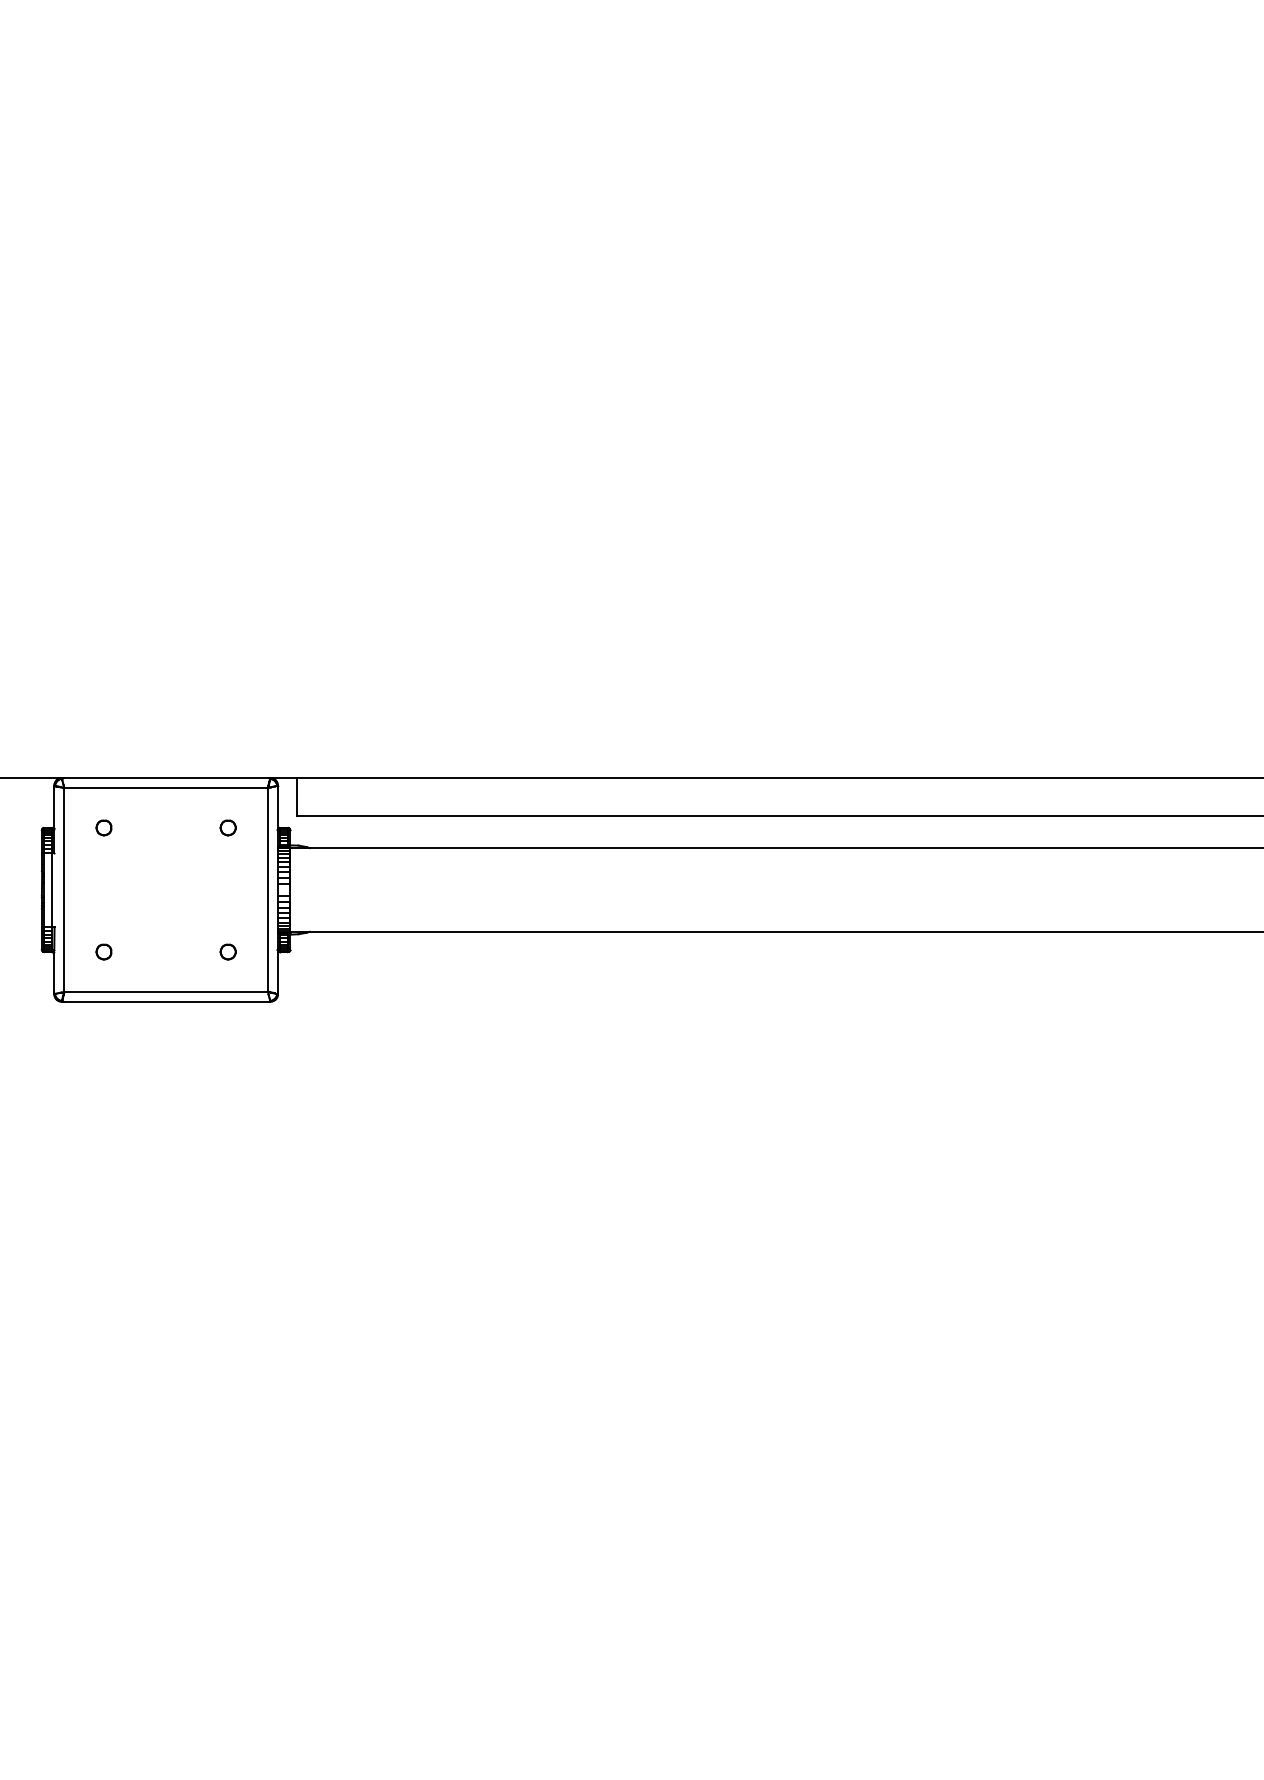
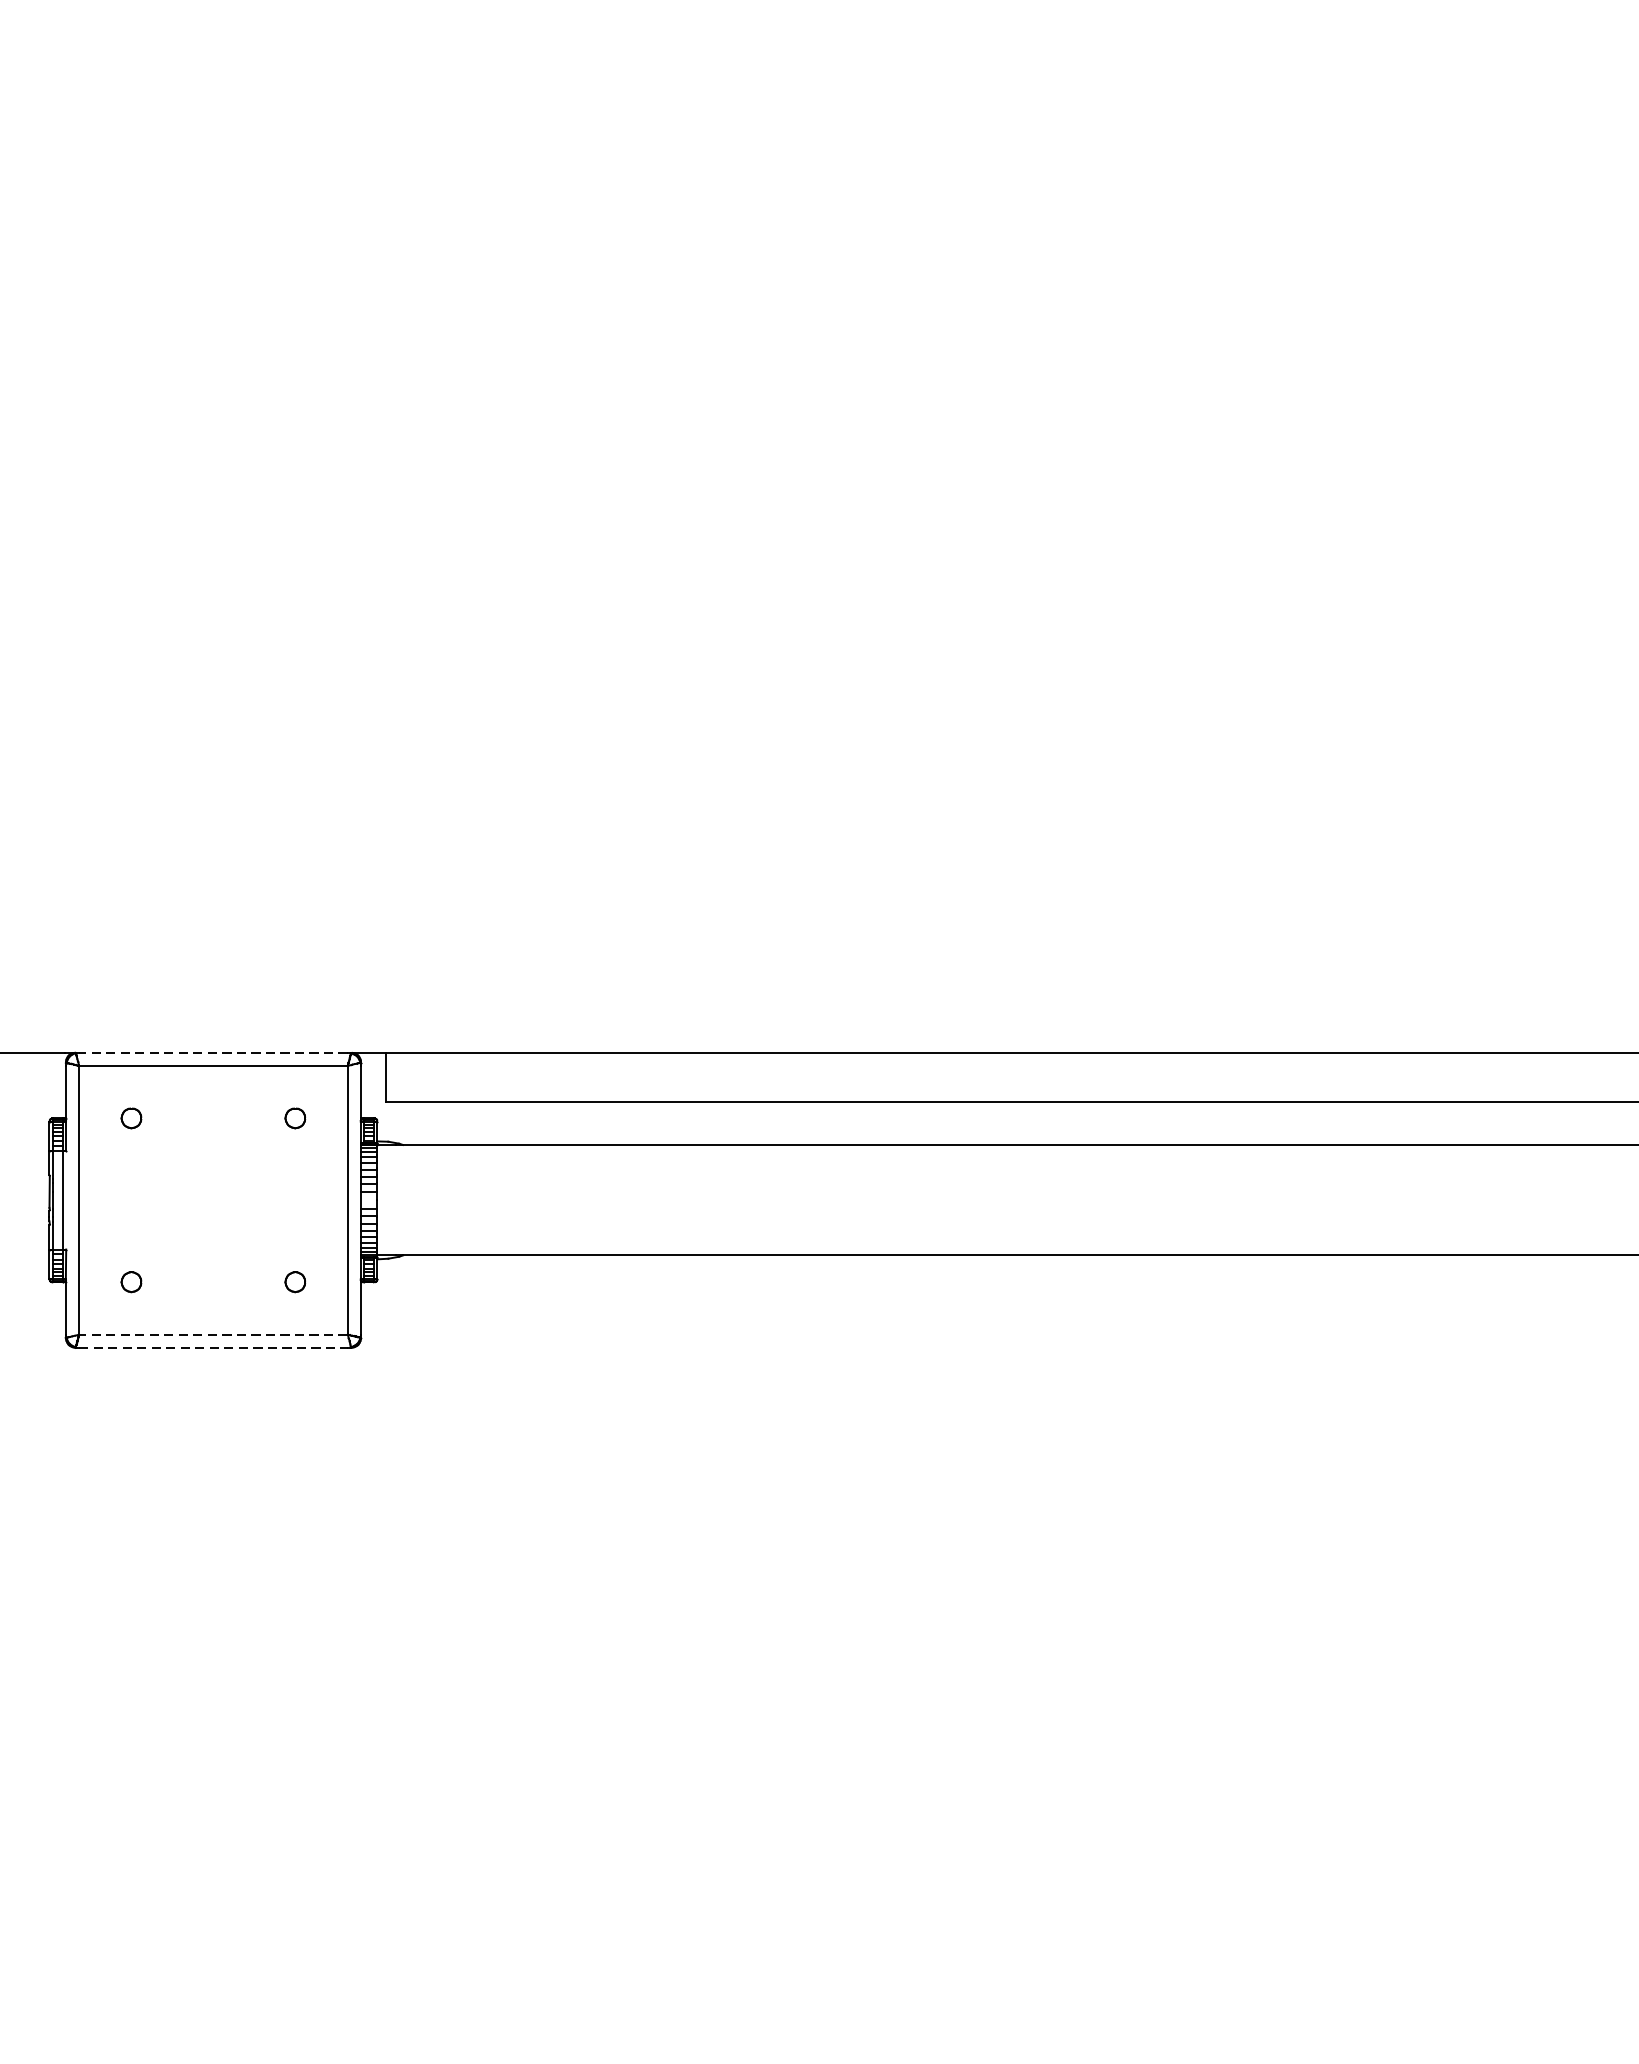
line: (166, 778) -> (213, 1053), solid -> dashed
line: (166, 991) -> (213, 1334), solid -> dashed
line: (166, 1001) -> (213, 1347), solid -> dashed

